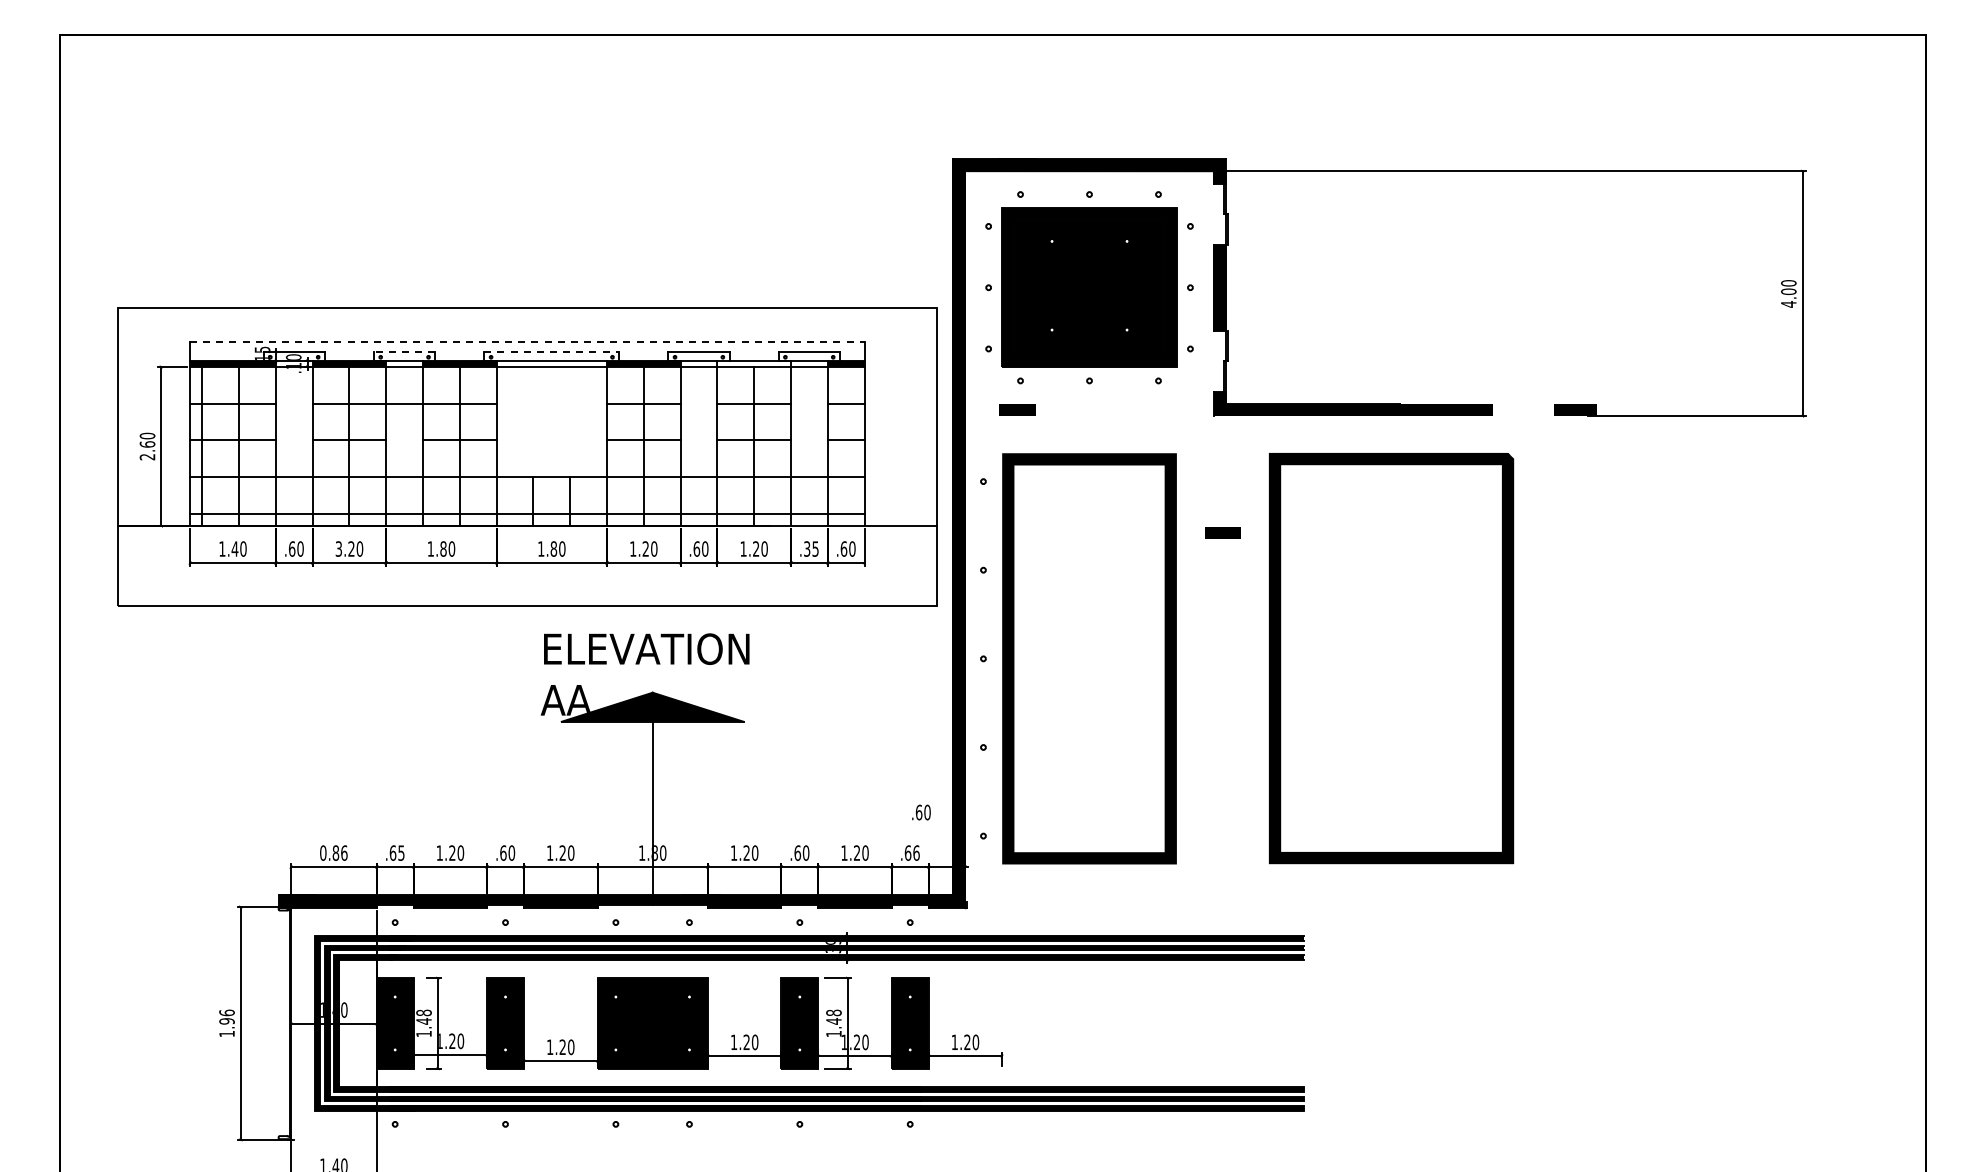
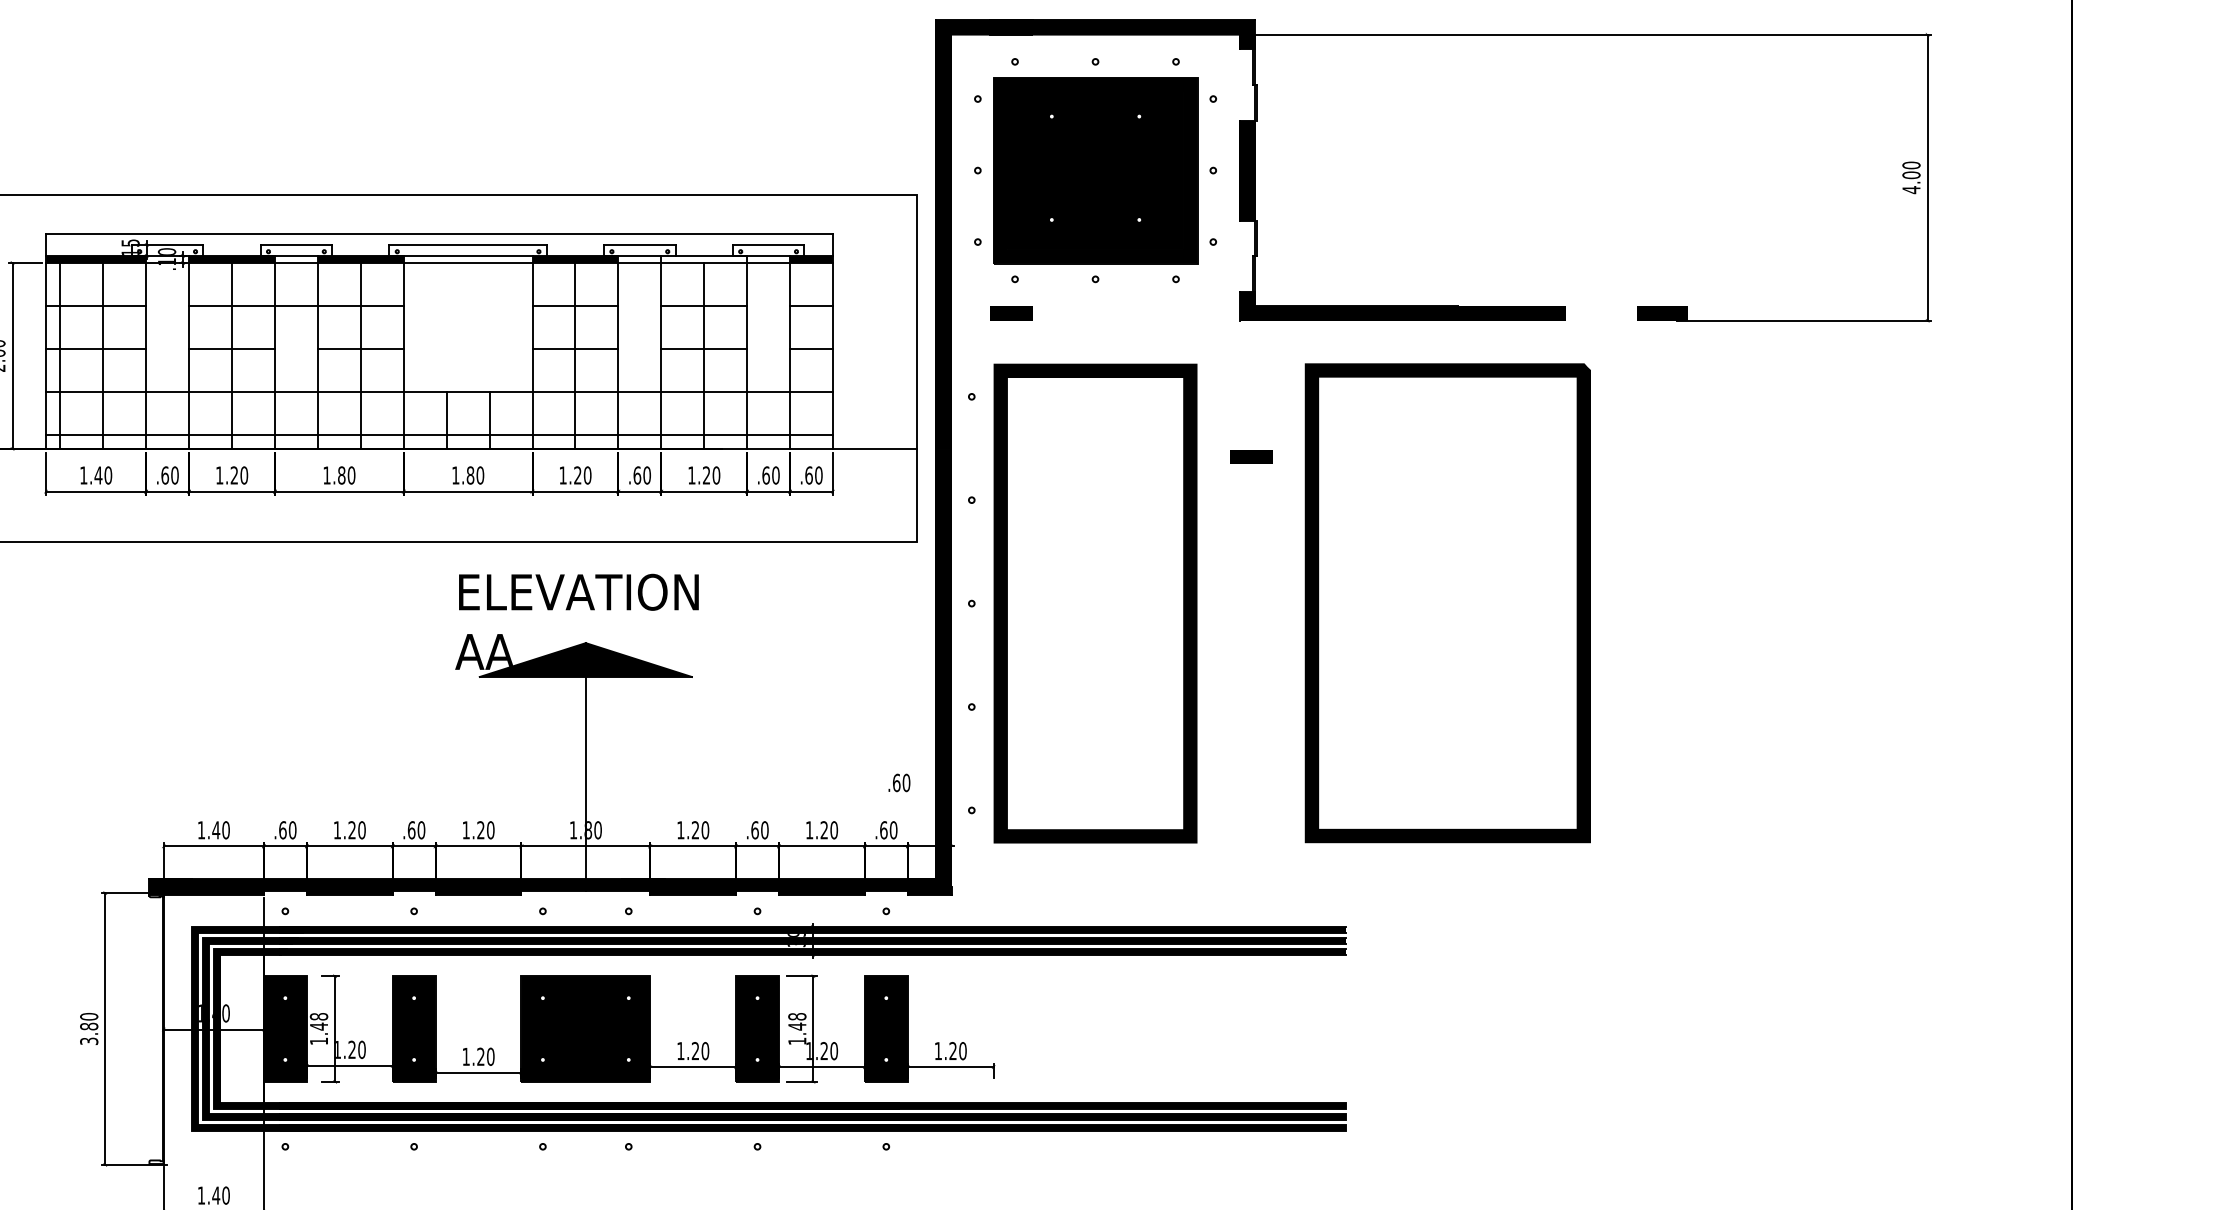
line: (527, 342) -> (439, 234), dashed -> solid
line: (404, 351) -> (296, 244), dashed -> solid
line: (552, 351) -> (468, 244), dashed -> solid
text: (338, 548) -> (219, 474), 3.20 -> 1.20
text: (811, 548) -> (771, 474), .35 -> .60
text: (333, 852) -> (213, 829), 0.86 -> 1.40
text: (401, 852) -> (292, 829), .65 -> .60
text: (916, 852) -> (893, 829), .66 -> .60
text: (226, 1023) -> (88, 1029), 1.96 -> 3.80

